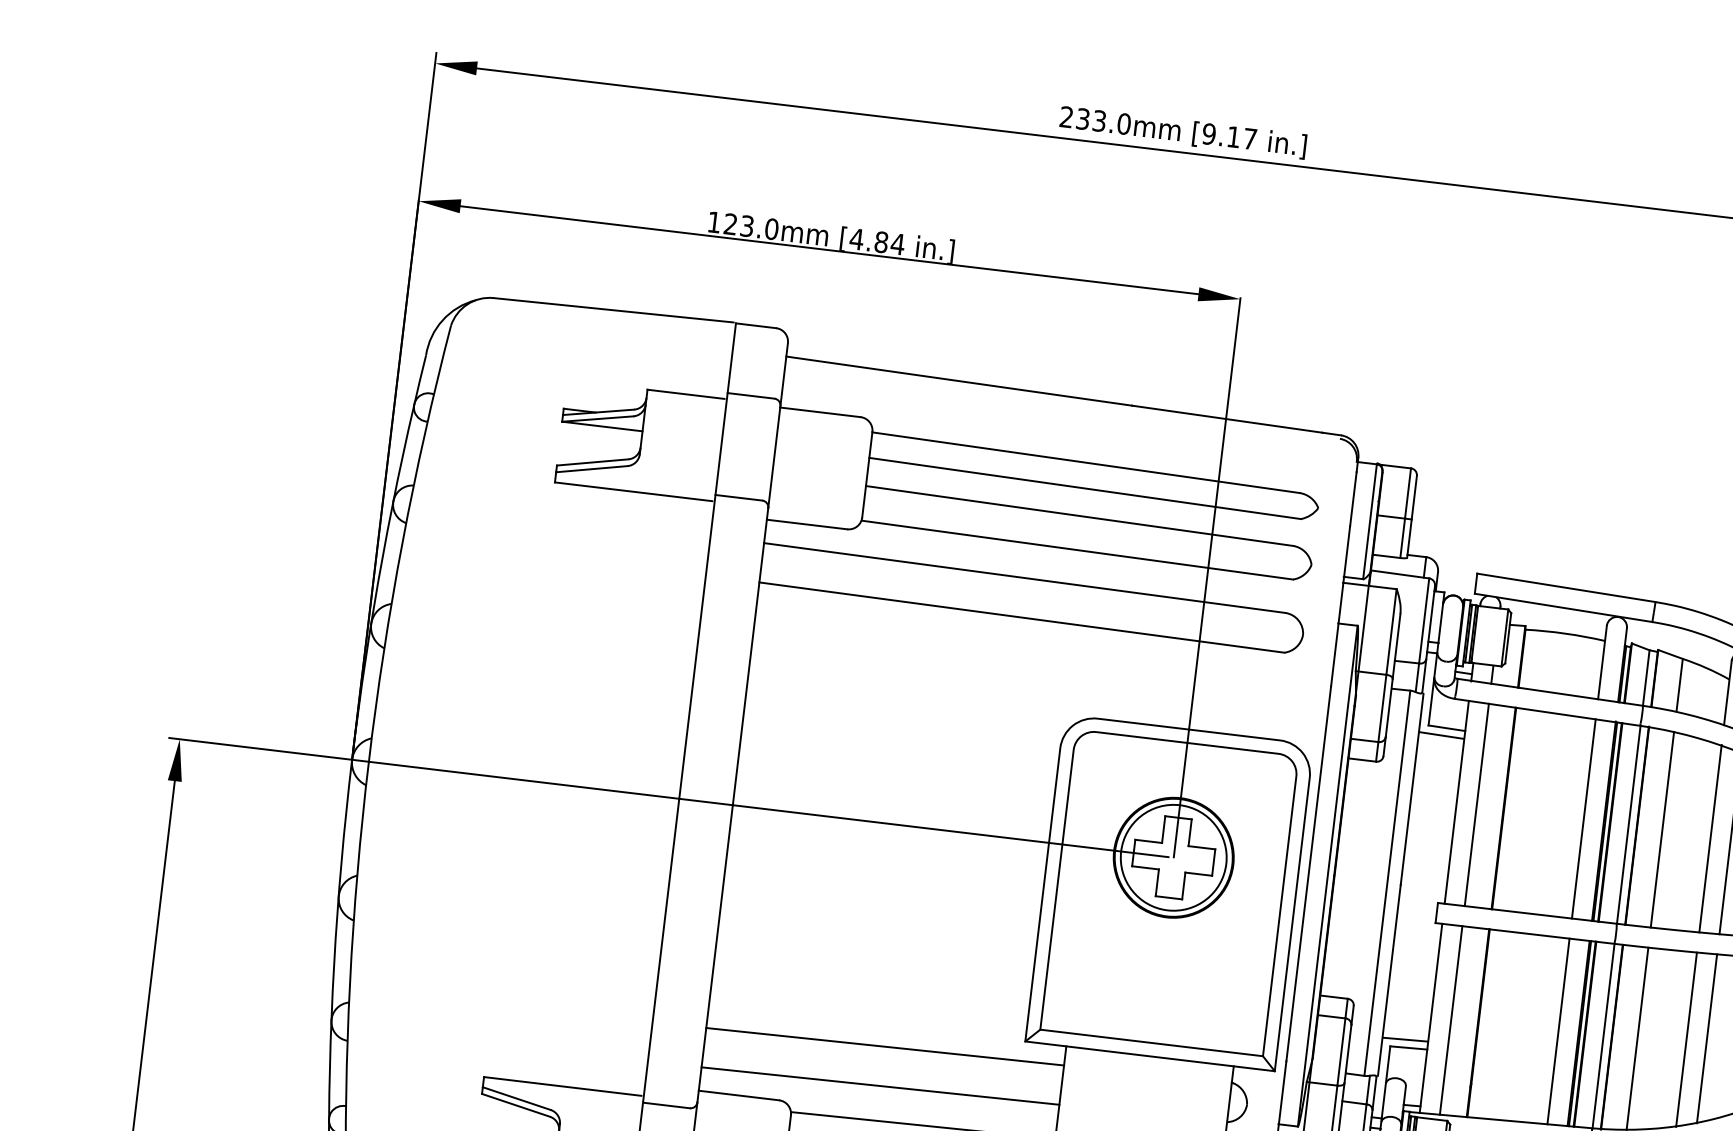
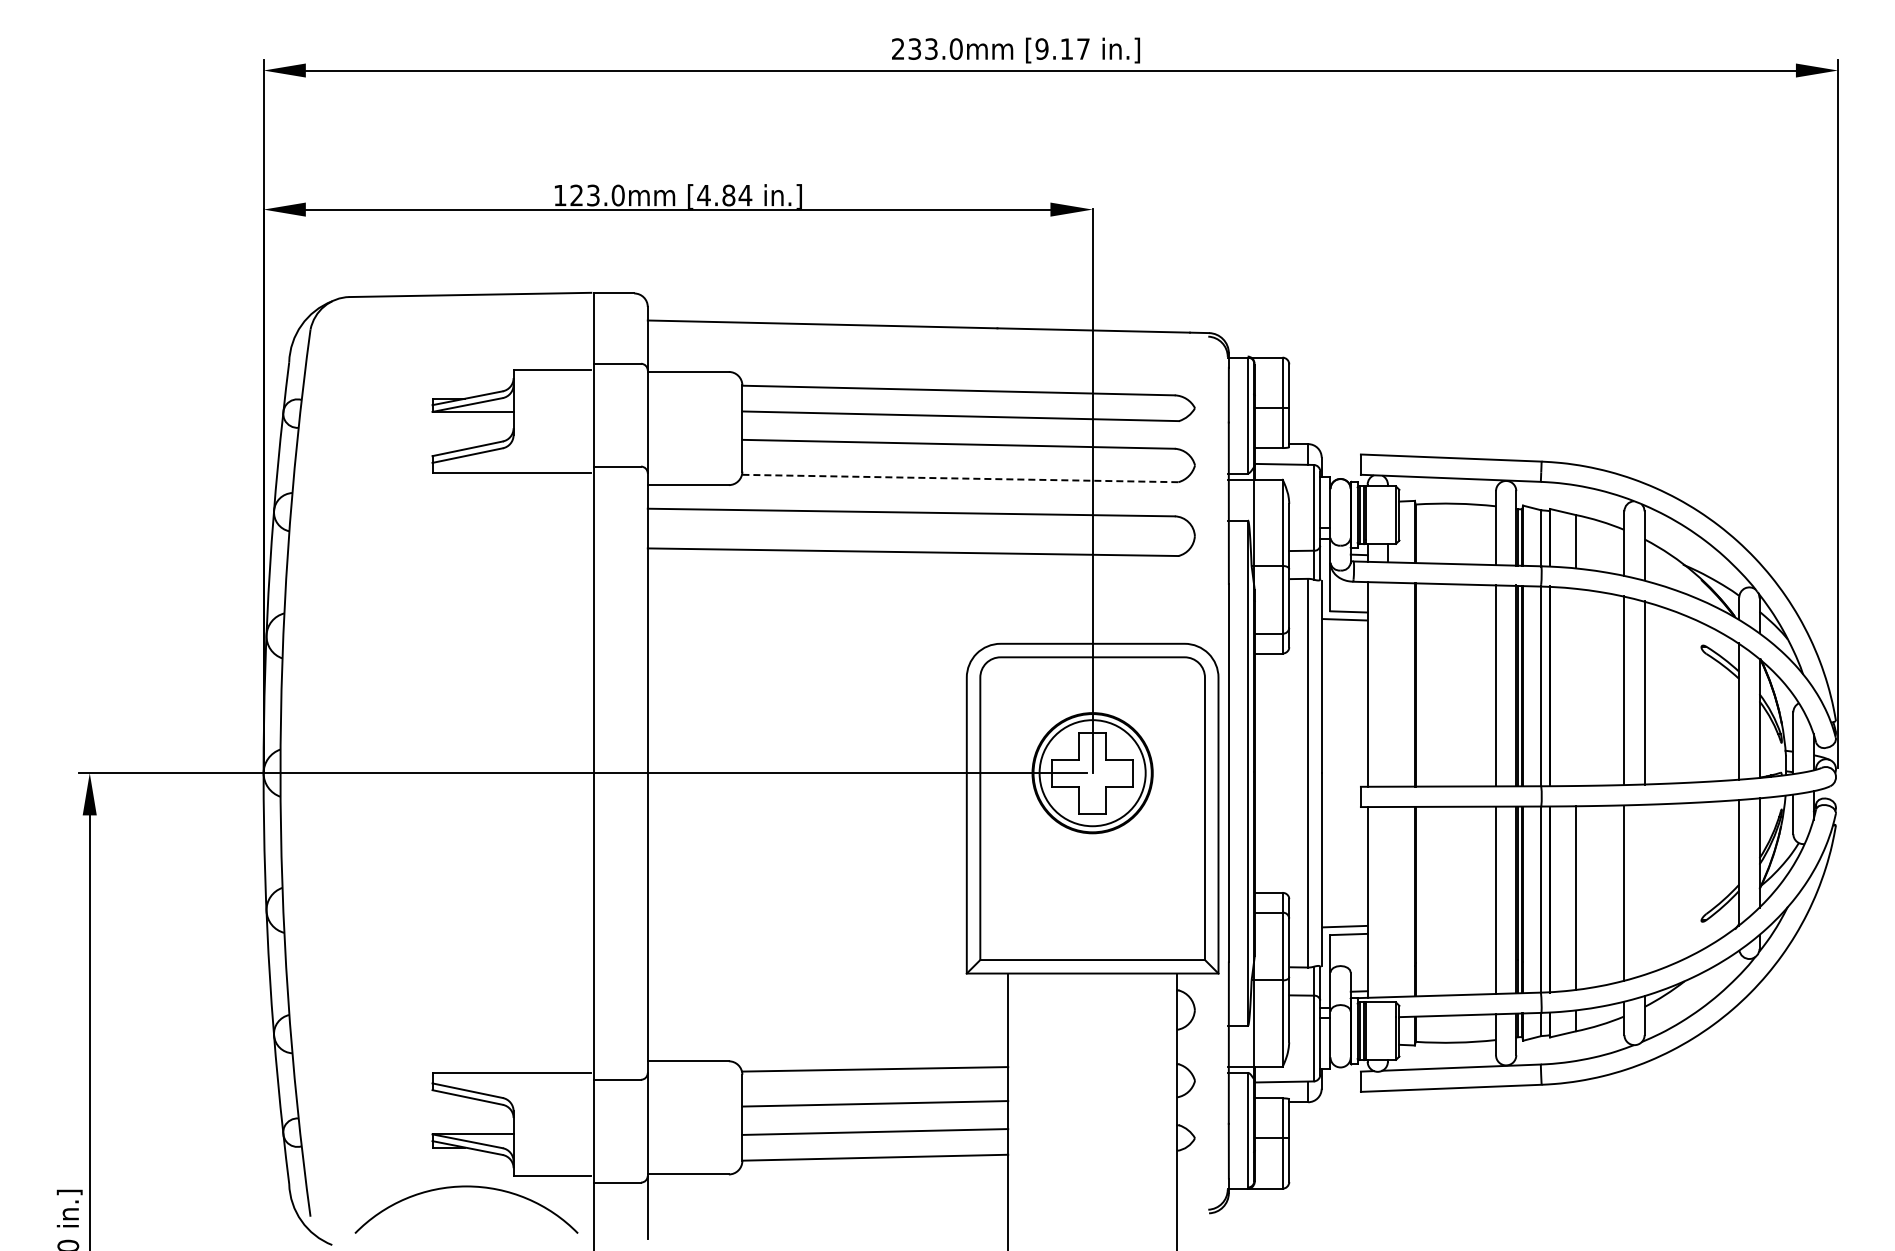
line: (1077, 550) -> (960, 478), solid -> dashed
line: (1476, 804) -> (1387, 684), removed
line: (1662, 829) -> (1575, 687), removed
line: (1450, 1020) -> (1387, 902), removed
line: (1706, 1038) -> (1644, 889), removed
line: (884, 1045) -> (827, 994), removed
line: (880, 1085) -> (827, 1034), removed

